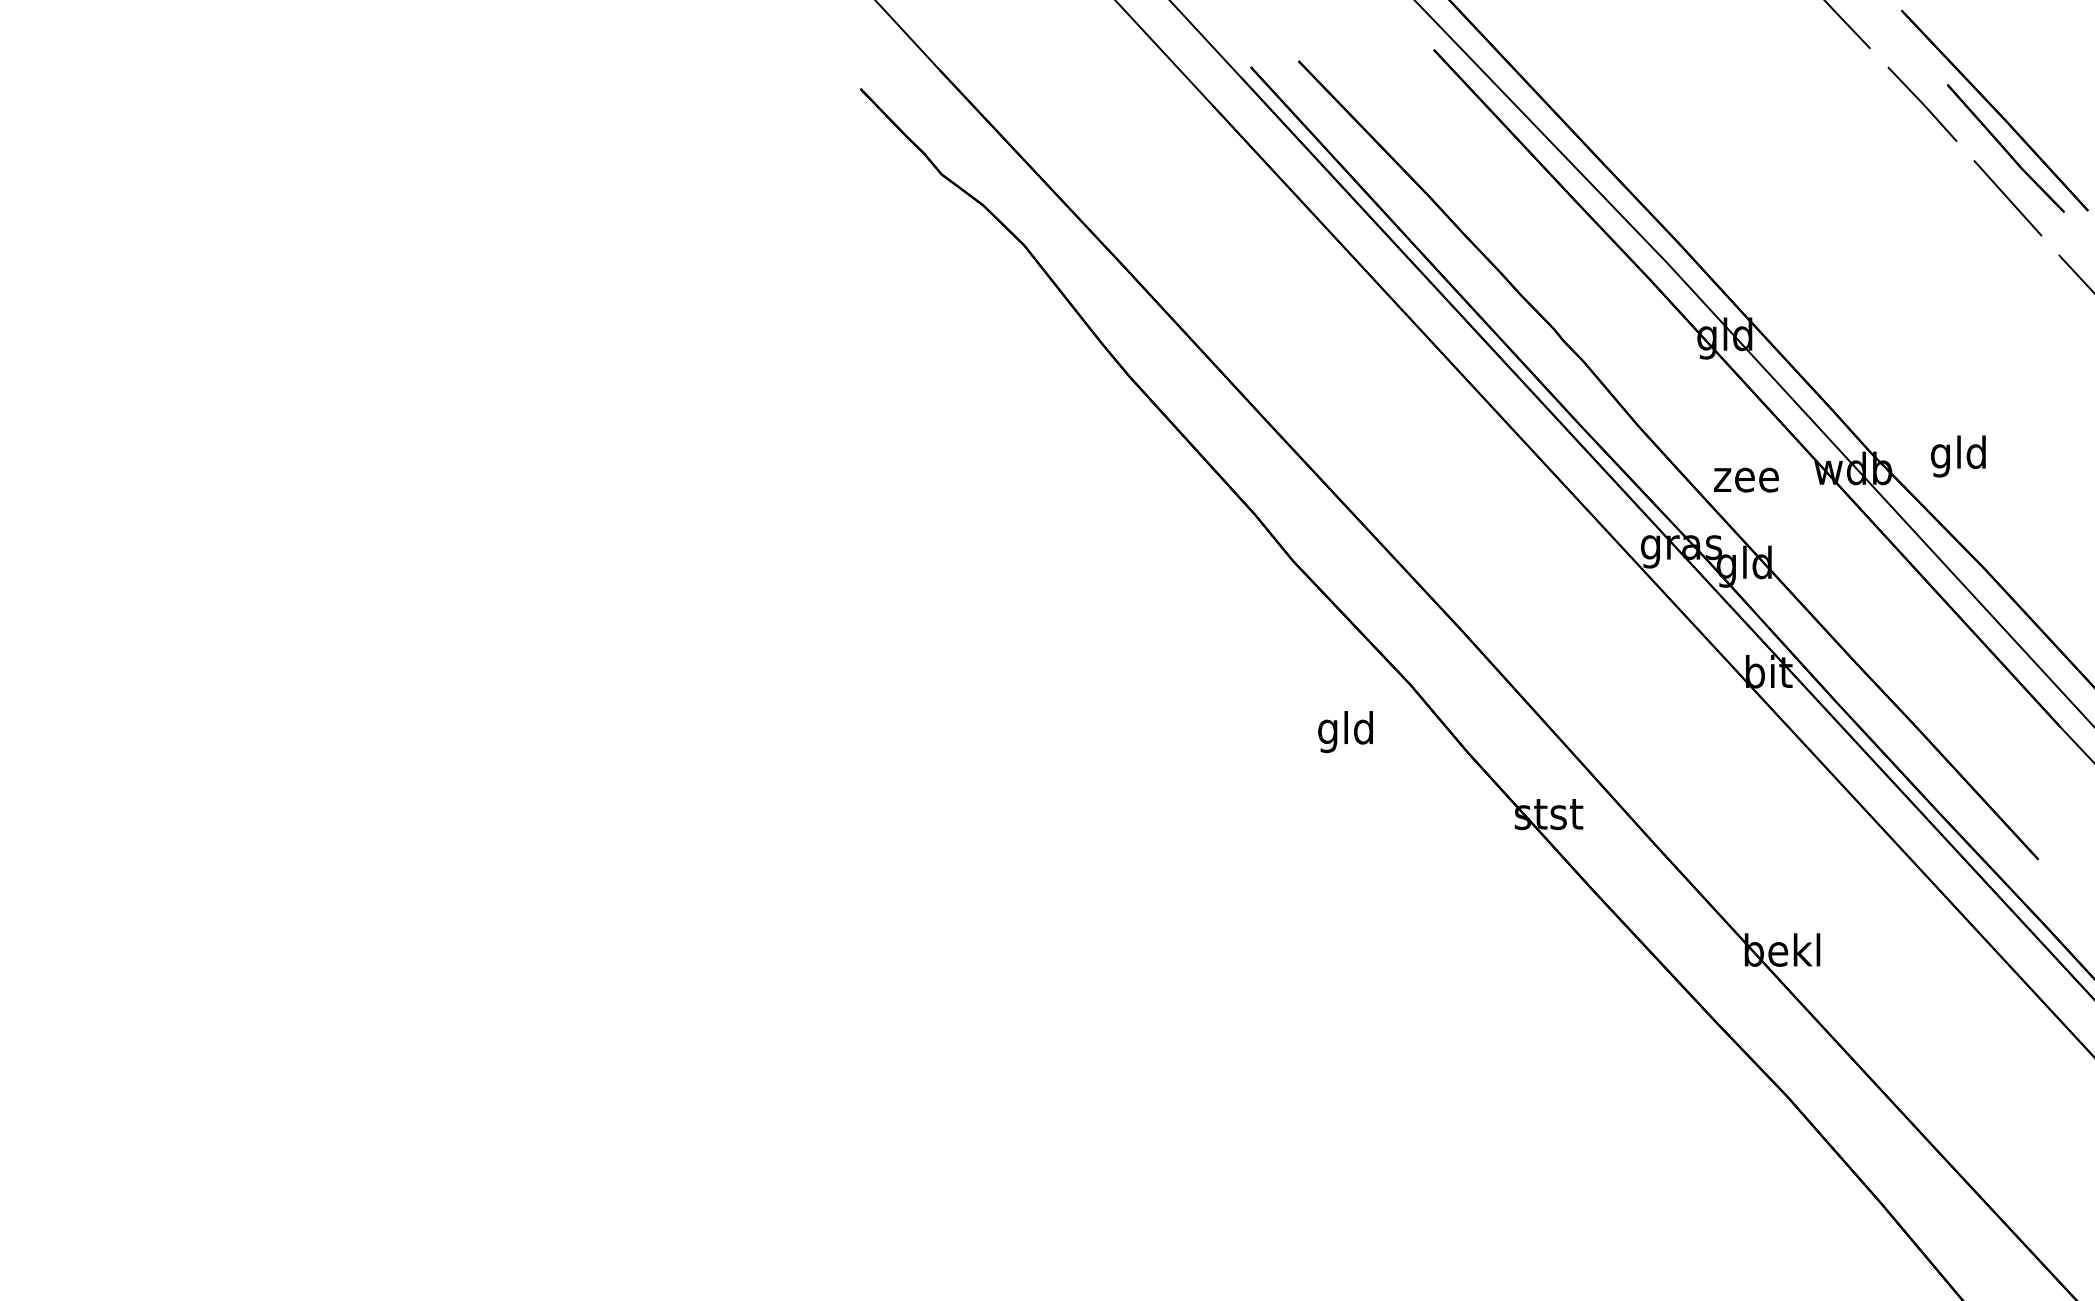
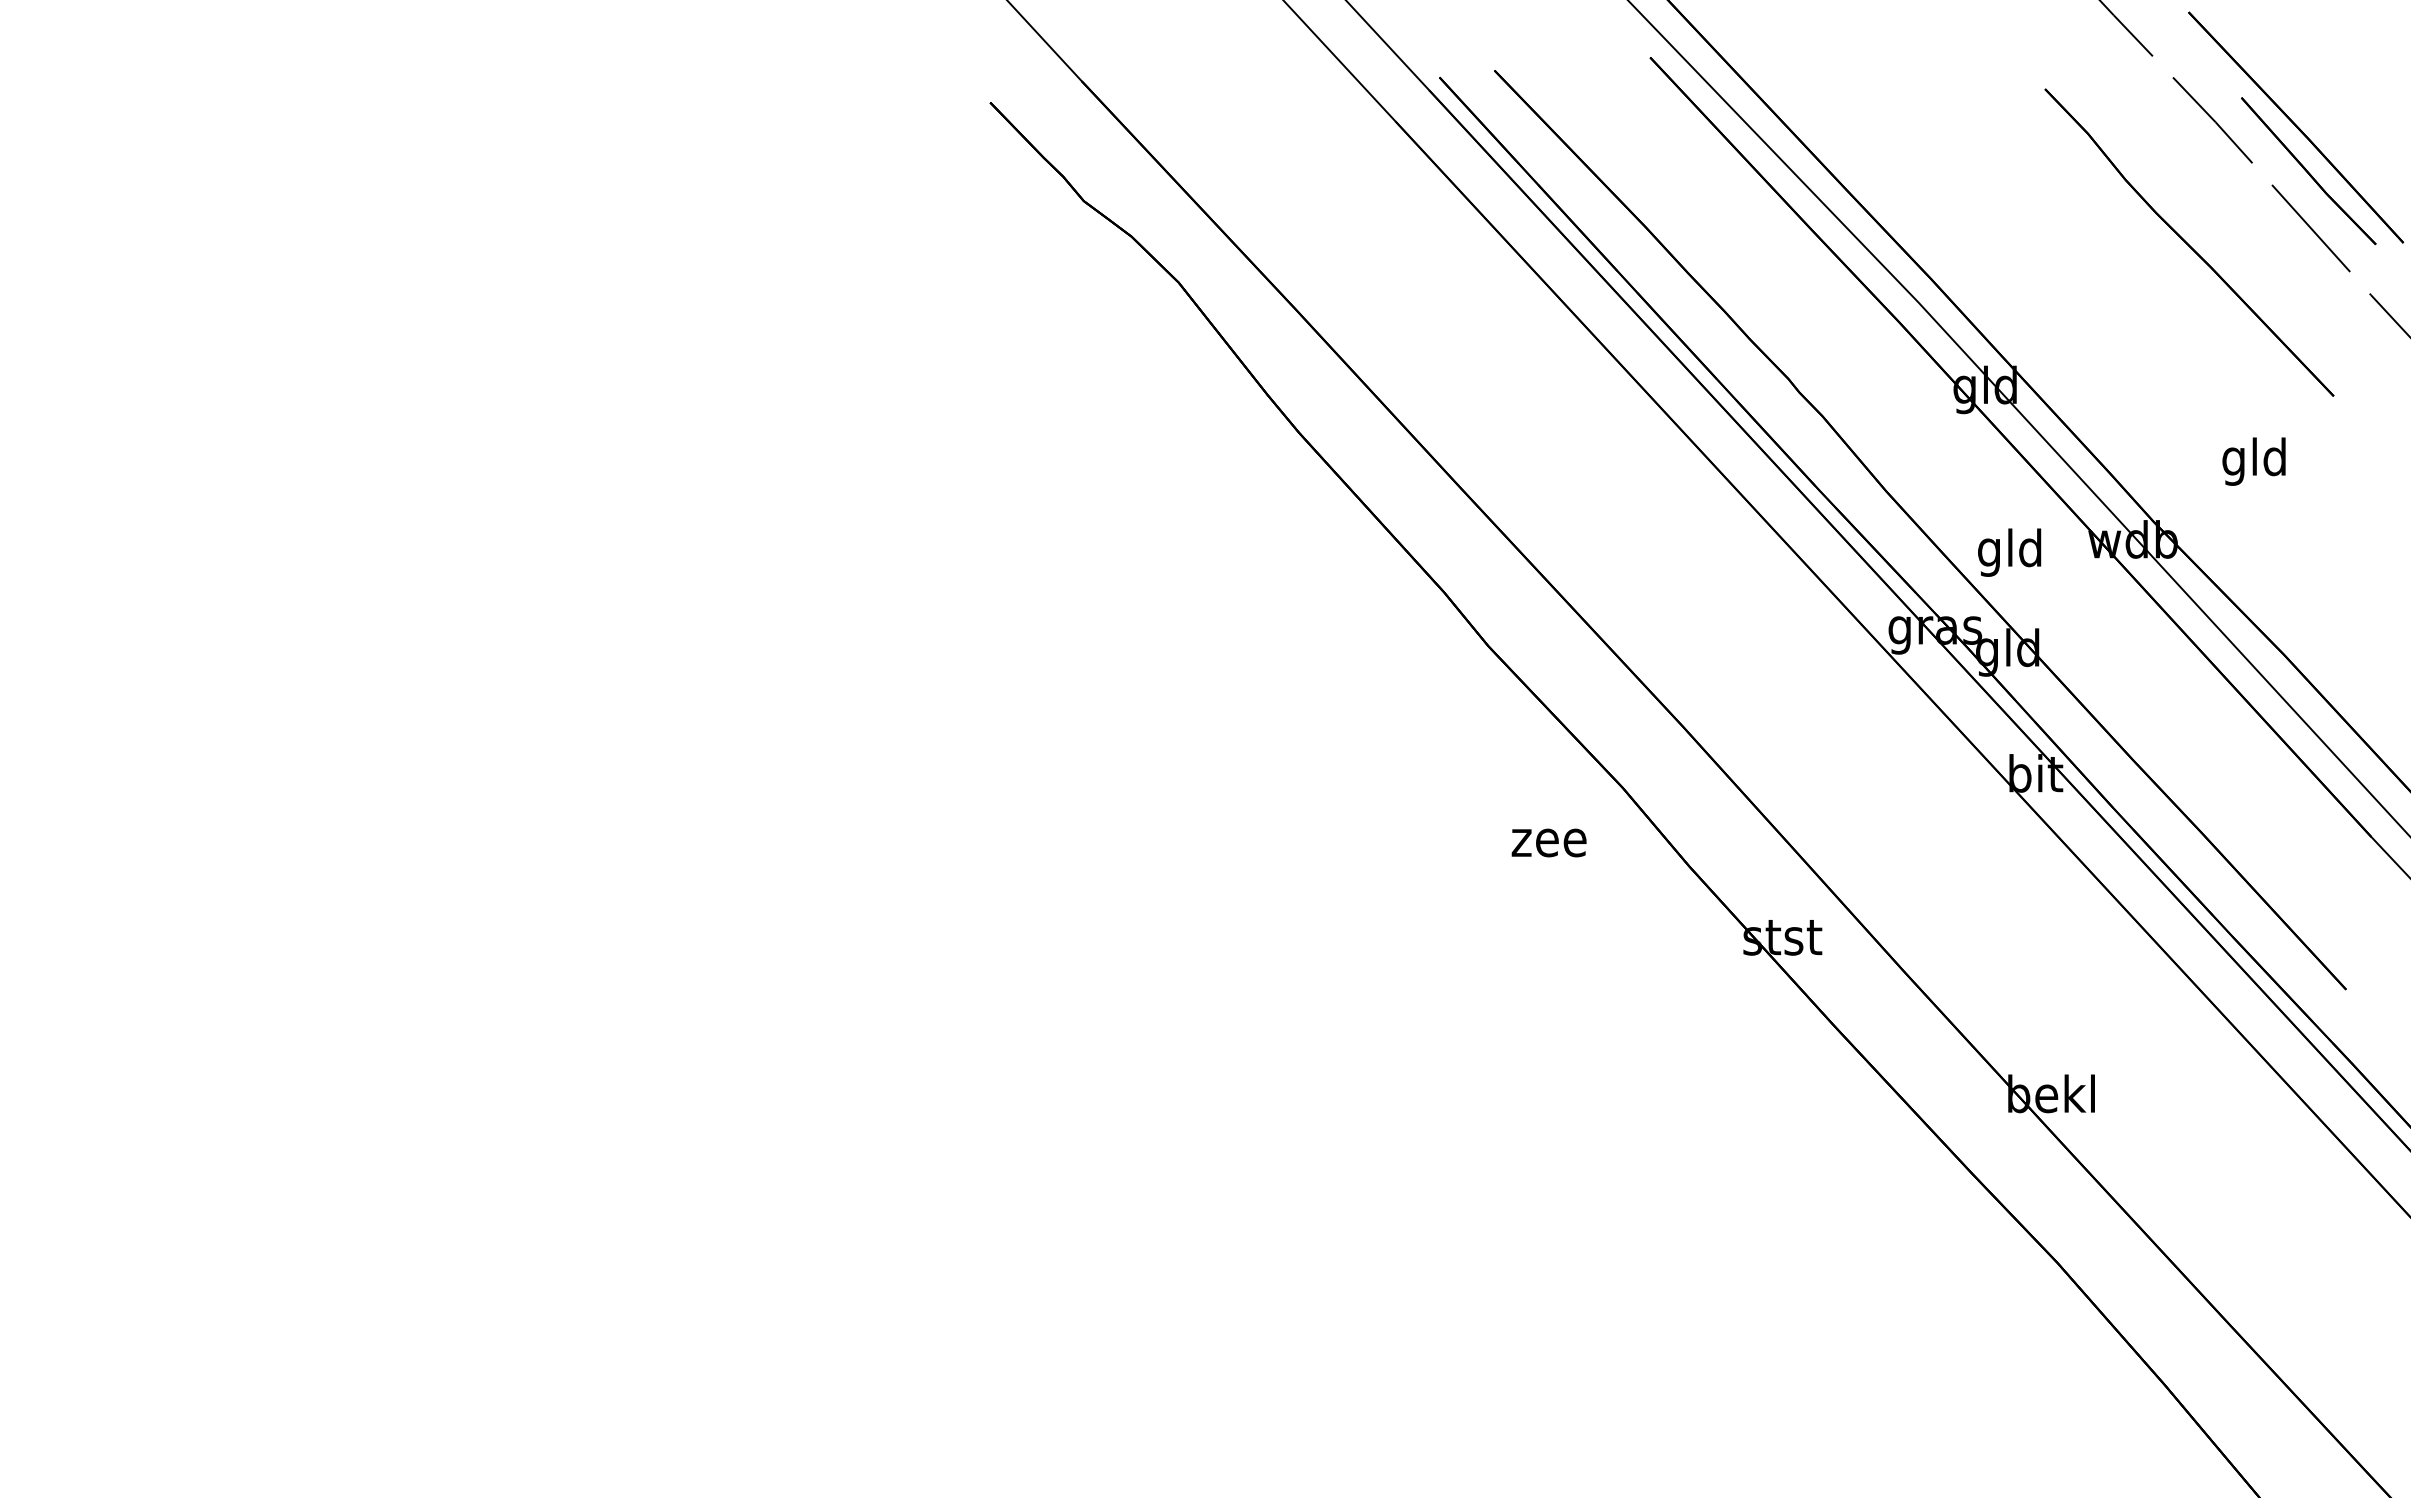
part: (1902, 210) -> (2189, 242), added
text: (1957, 456) -> (2253, 461), moved
text: (1745, 479) -> (2009, 552), zee -> gld
text: (1345, 731) -> (1548, 842), gld -> zee

